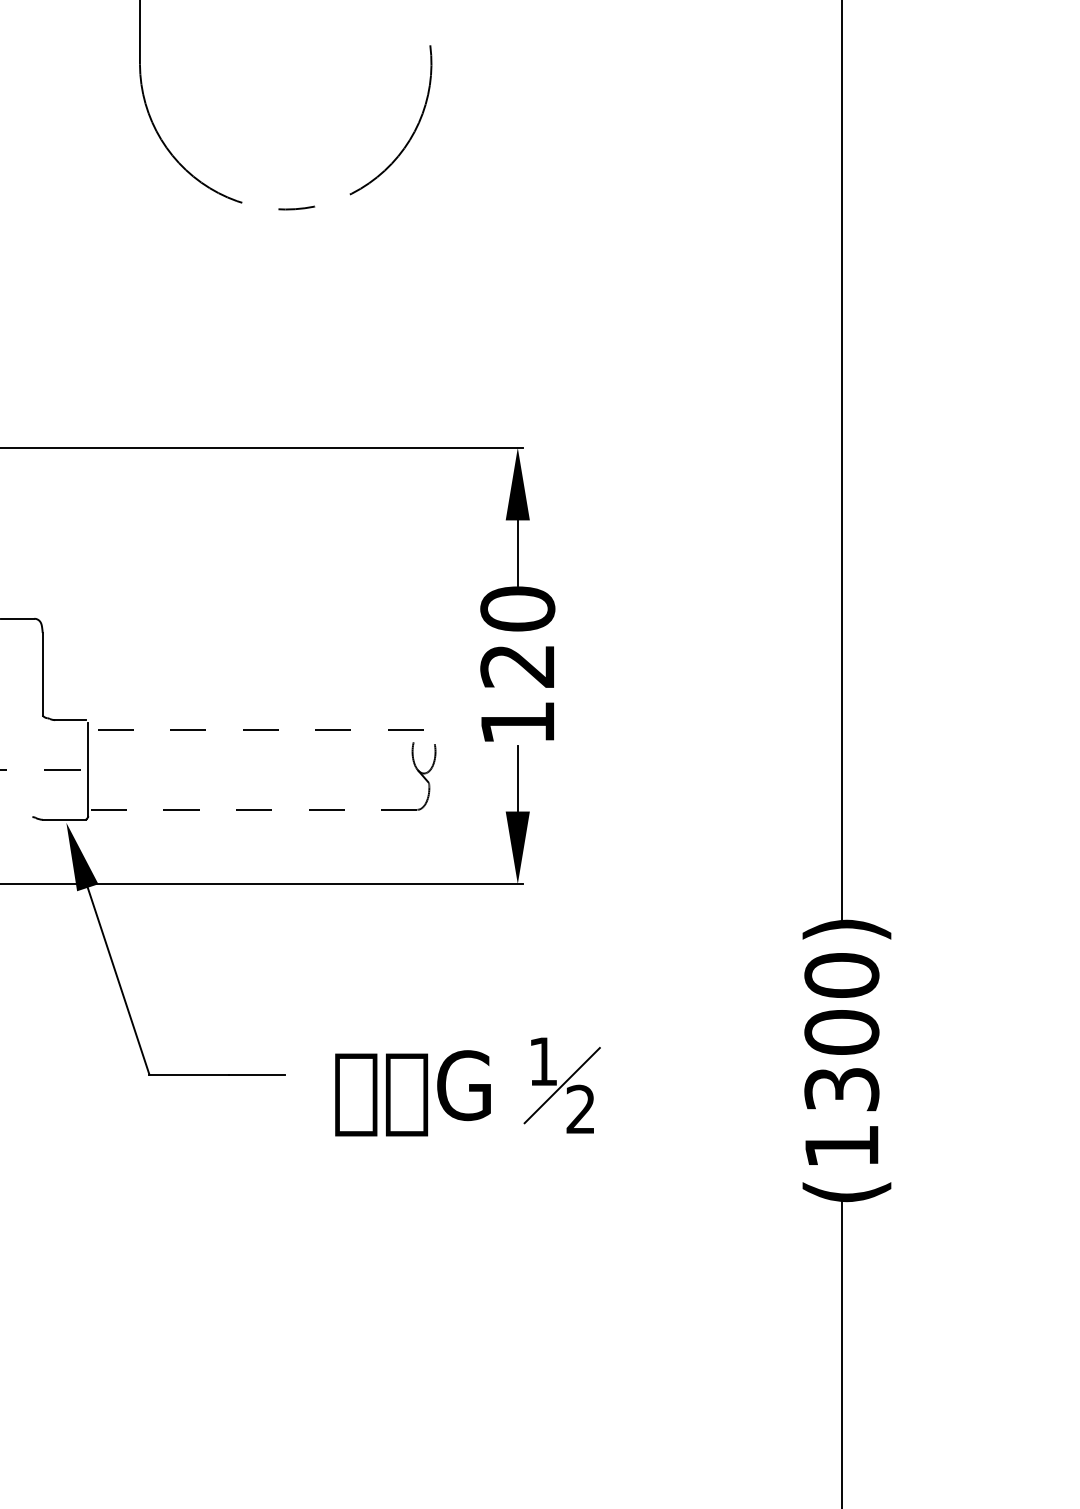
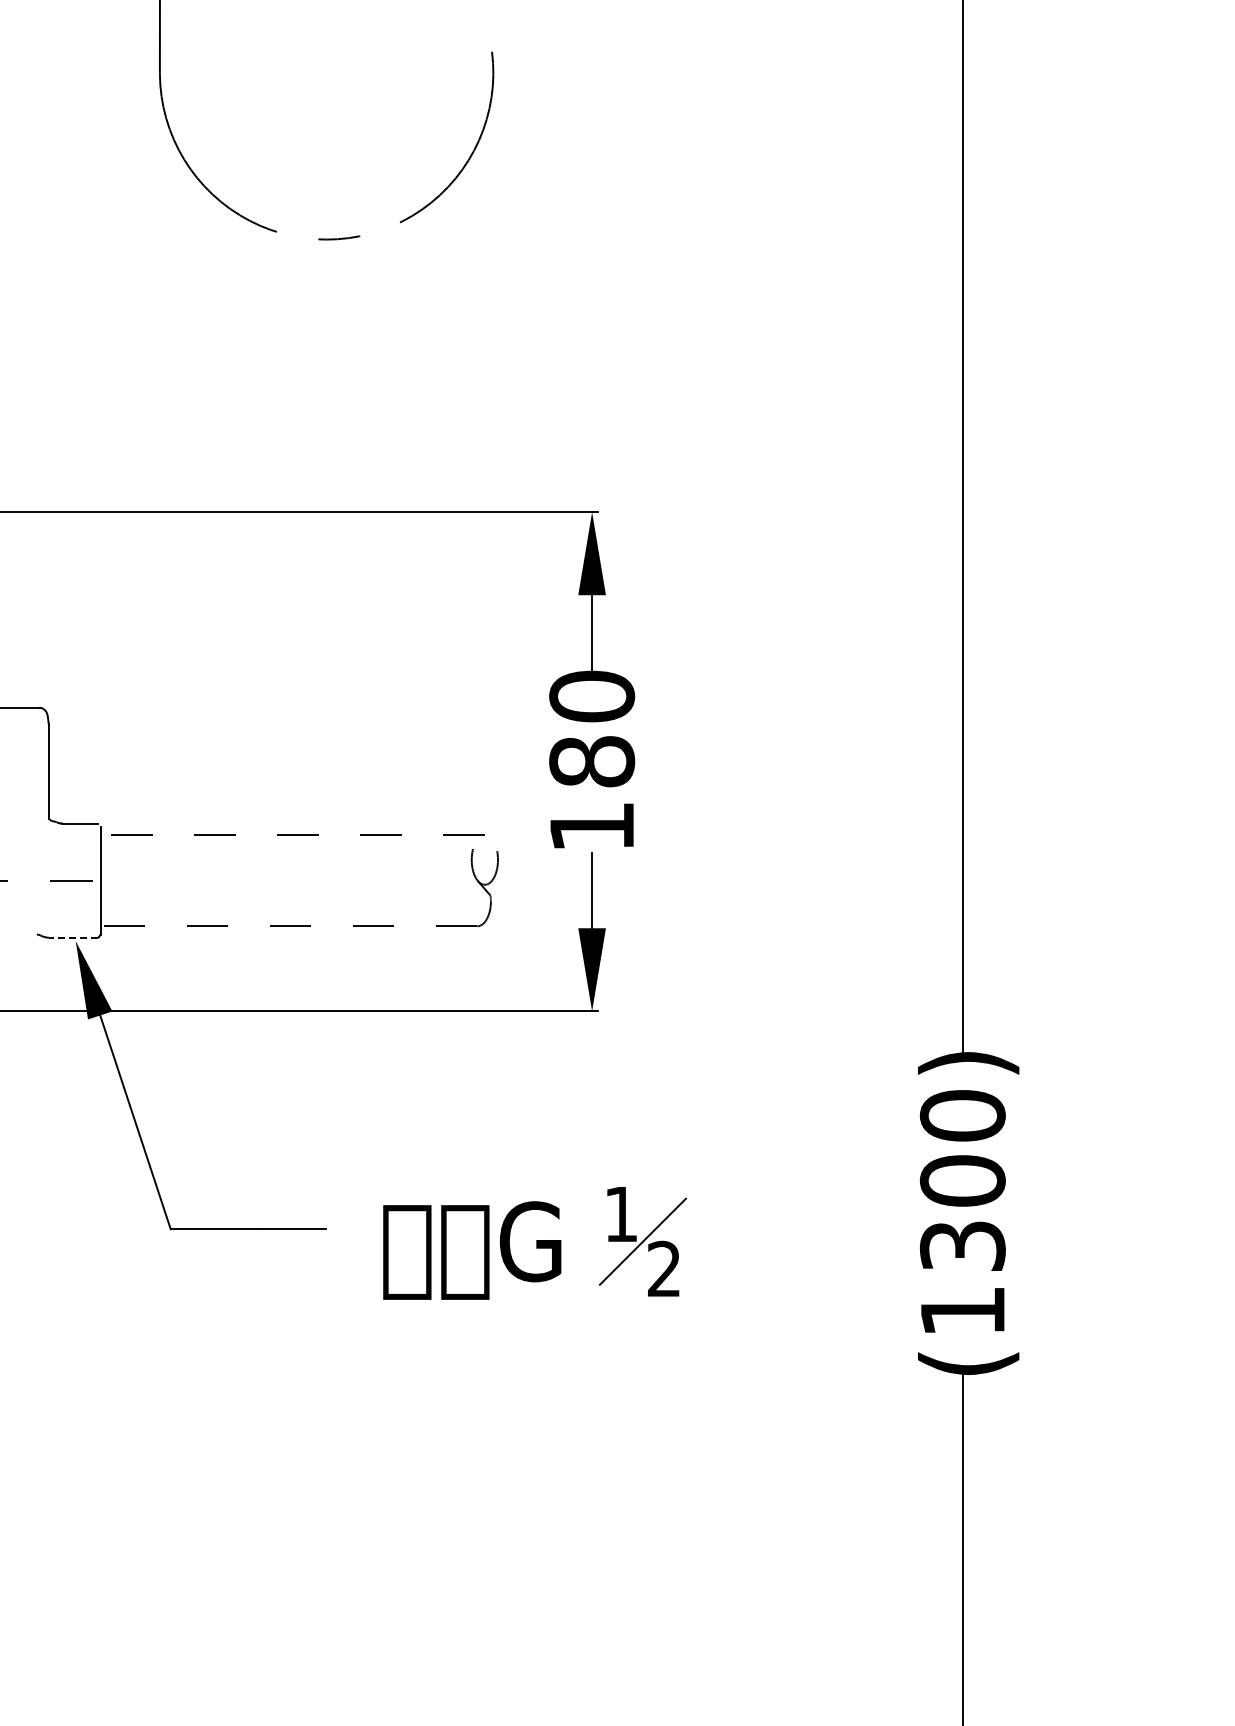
text: (518, 665) -> (592, 761), 120 -> 180
line: (63, 819) -> (72, 937), solid -> dashed

